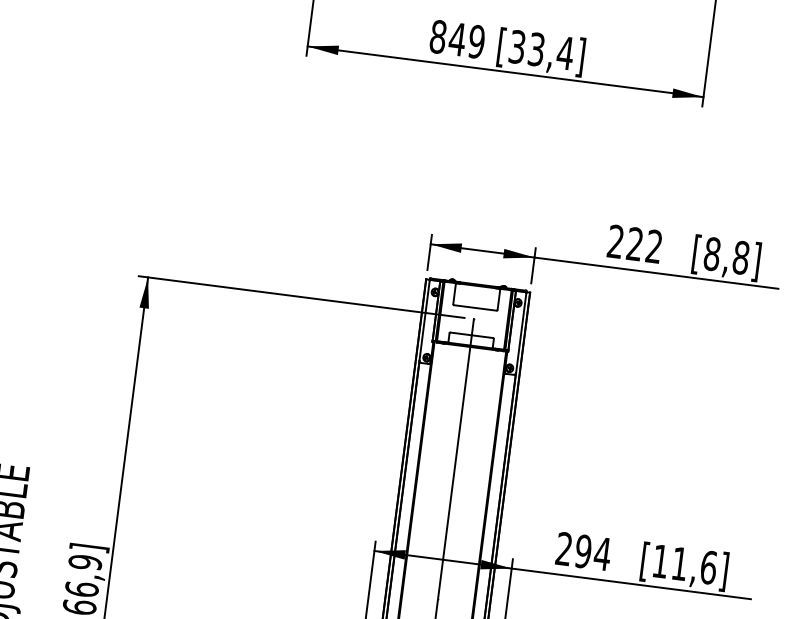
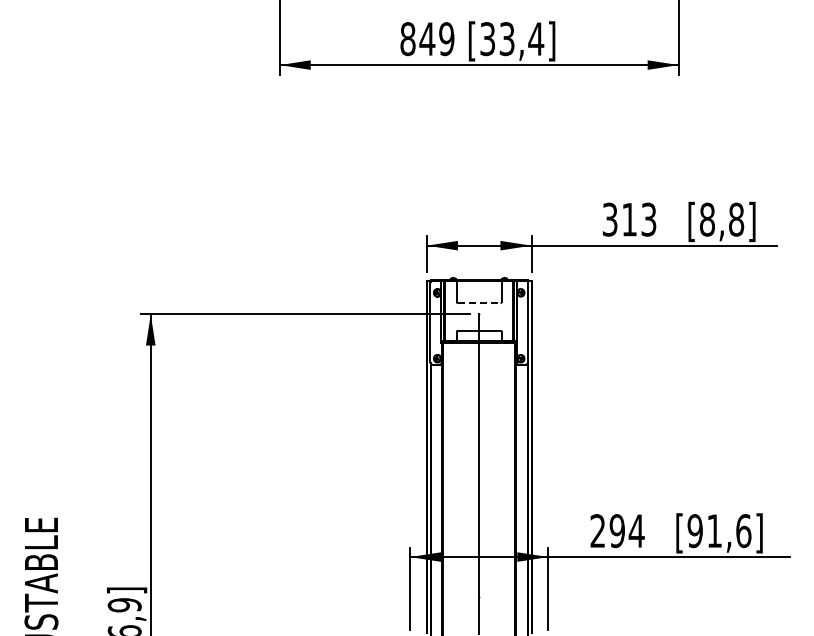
text: (635, 244) -> (629, 219), 222 -> 313
line: (475, 308) -> (479, 303), solid -> dashed
text: (659, 561) -> (694, 531), [11,6] -> [91,6]

